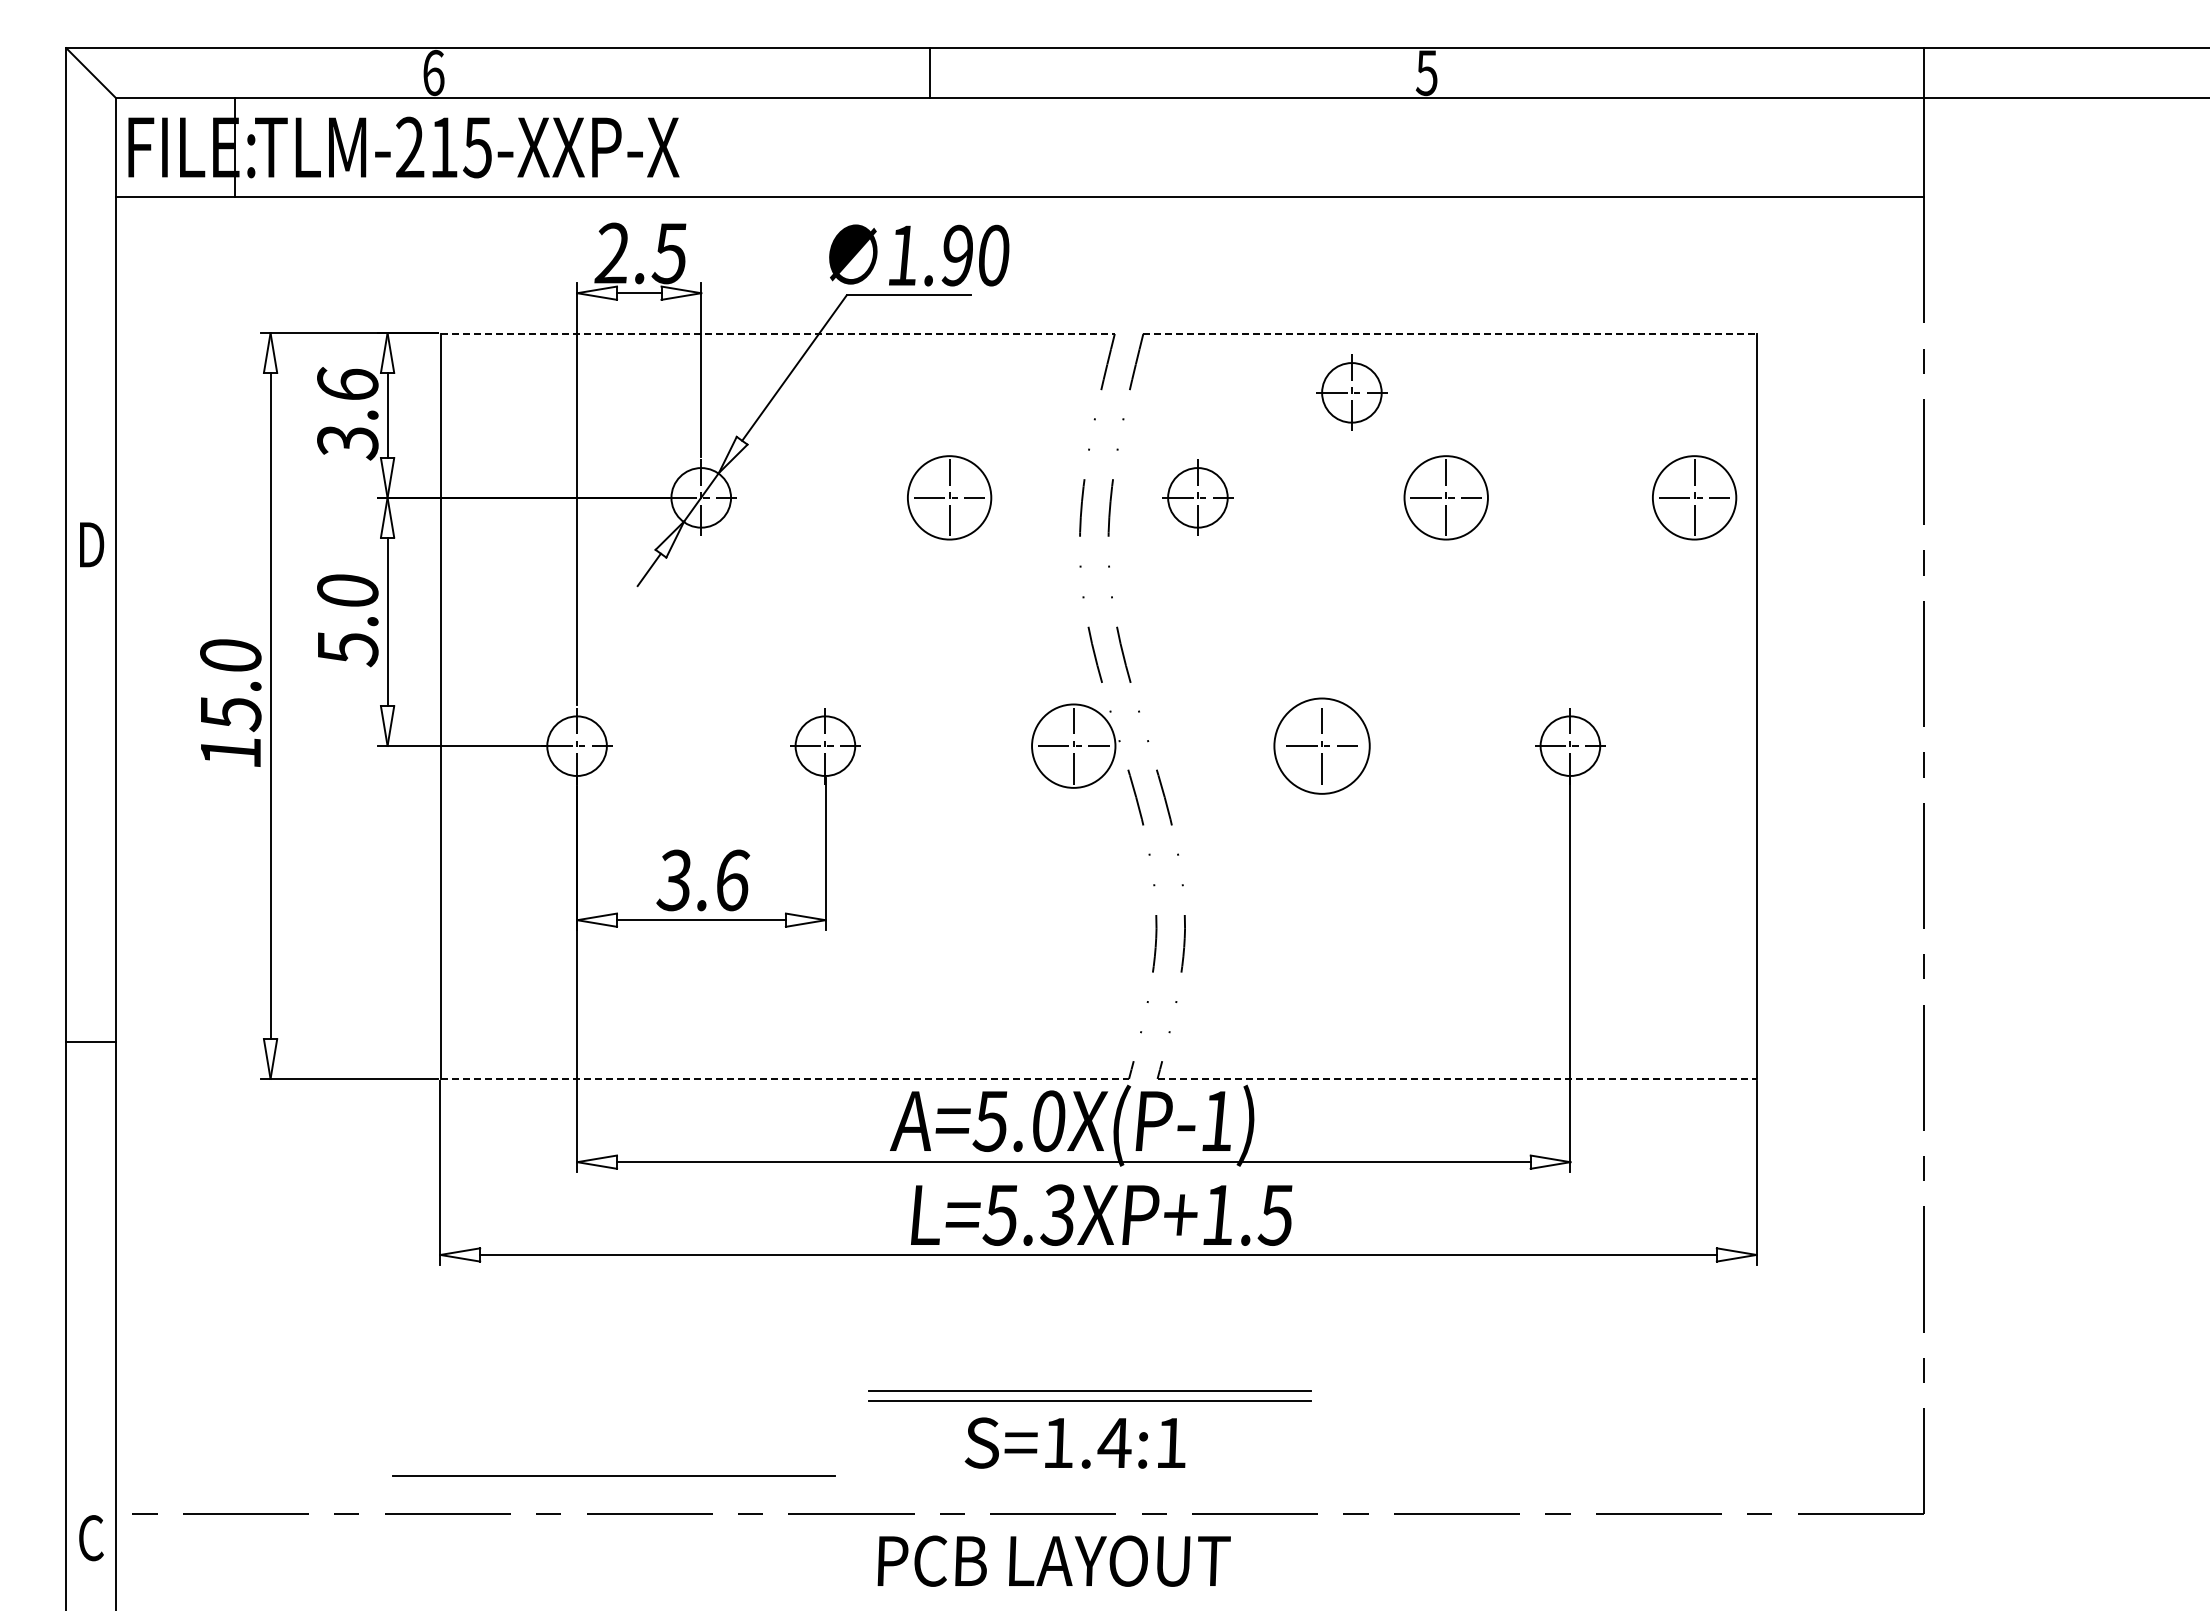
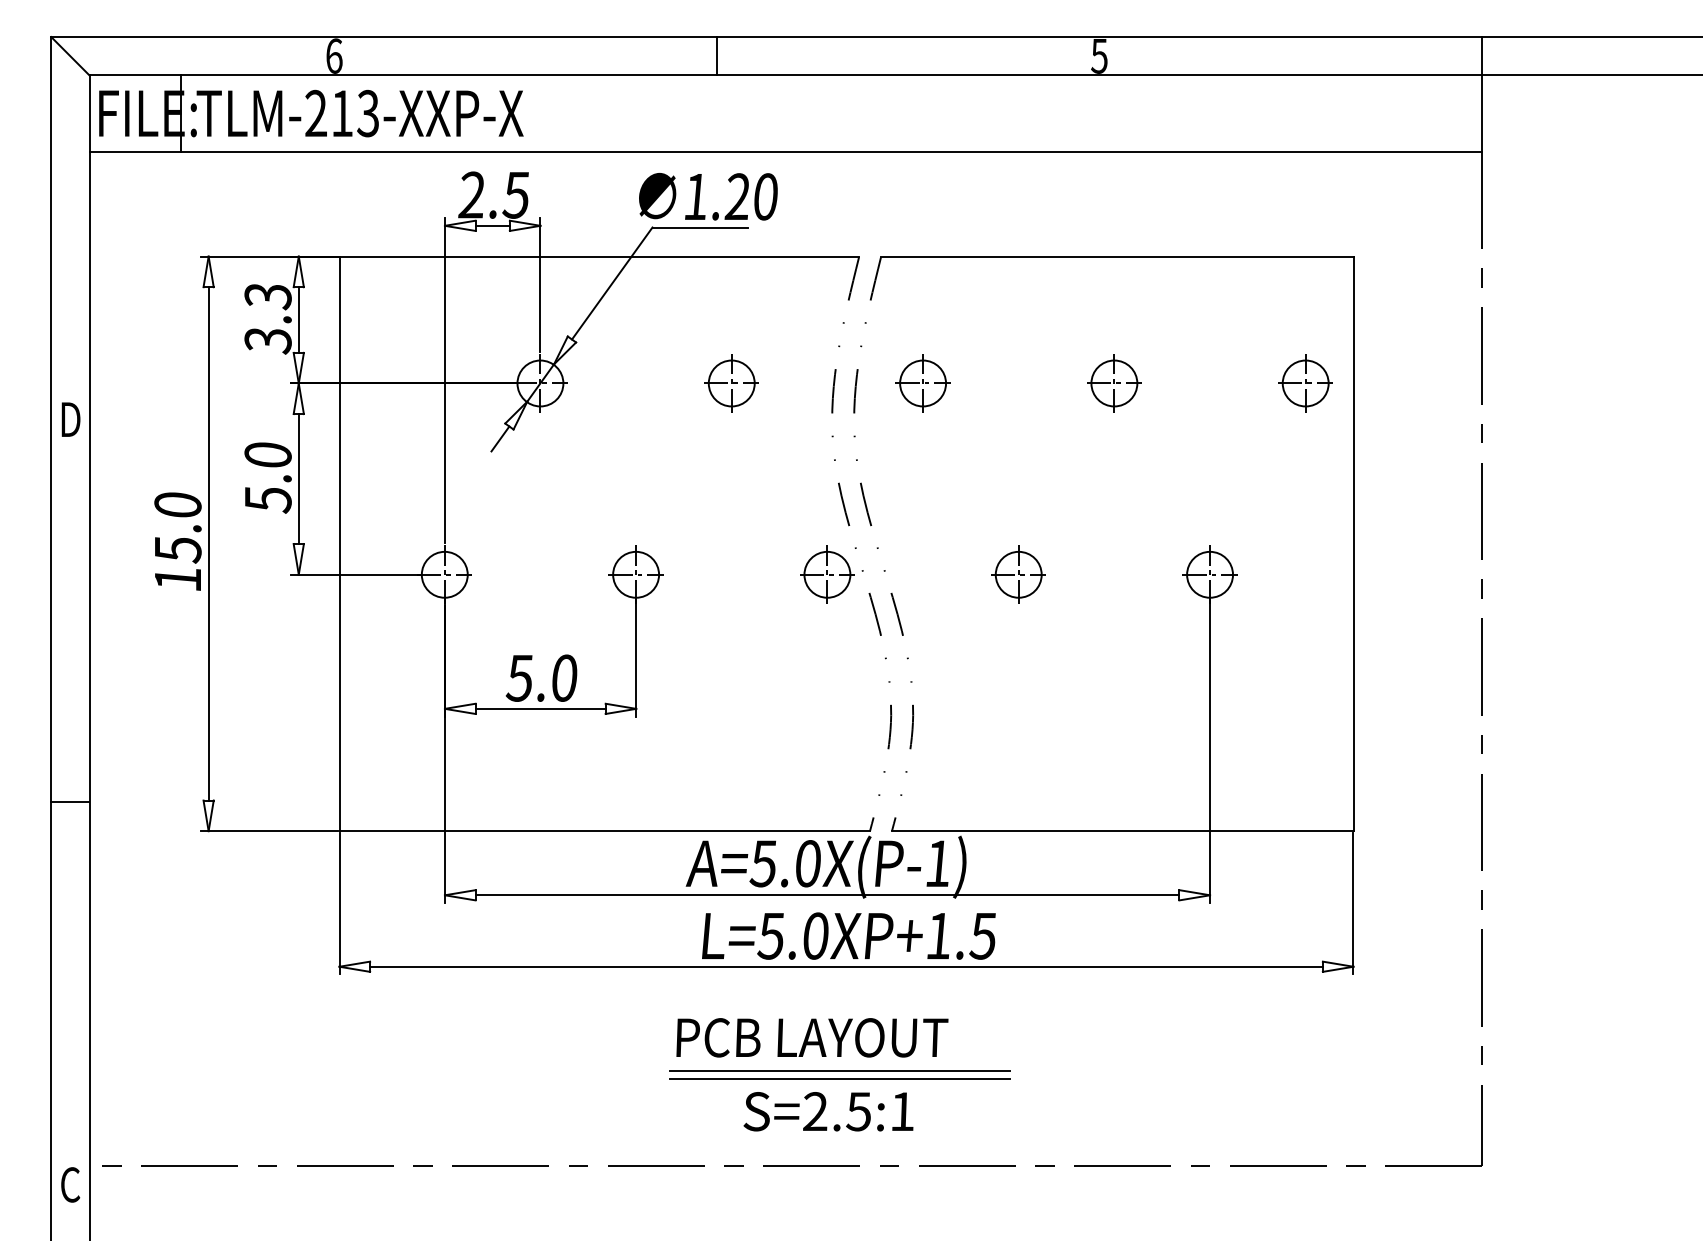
text: (477, 146) -> (368, 112), TLM-215-XXP-X -> TLM-213-XXP-X
text: (956, 255) -> (737, 196), 1.90 -> 1.20
line: (778, 333) -> (599, 256), dashed -> solid
line: (1450, 333) -> (1117, 256), dashed -> solid
text: (347, 385) -> (267, 296), 3.6 -> 3.3
part: (1351, 392) -> (1041, 302), removed
circle: (949, 497) -> (731, 383), size x0.71
circle: (1446, 497) -> (1114, 383), size x0.71
circle: (1694, 497) -> (1305, 383), size x0.71
circle: (1073, 745) -> (827, 574), size x0.71
circle: (1321, 745) -> (1018, 574), size x0.62
text: (703, 880) -> (542, 678), 3.6 -> 5.0
line: (785, 1078) -> (605, 830), dashed -> solid
line: (1457, 1078) -> (1123, 830), dashed -> solid
text: (1057, 1214) -> (814, 935), L=5.3XP+1.5 -> L=5.0XP+1.5
text: (1086, 1442) -> (837, 1111), S=1.4:1 -> S=2.5:1
line: (613, 1475) -> (472, 1136), removed
text: (1053, 1560) -> (811, 1037), moved

